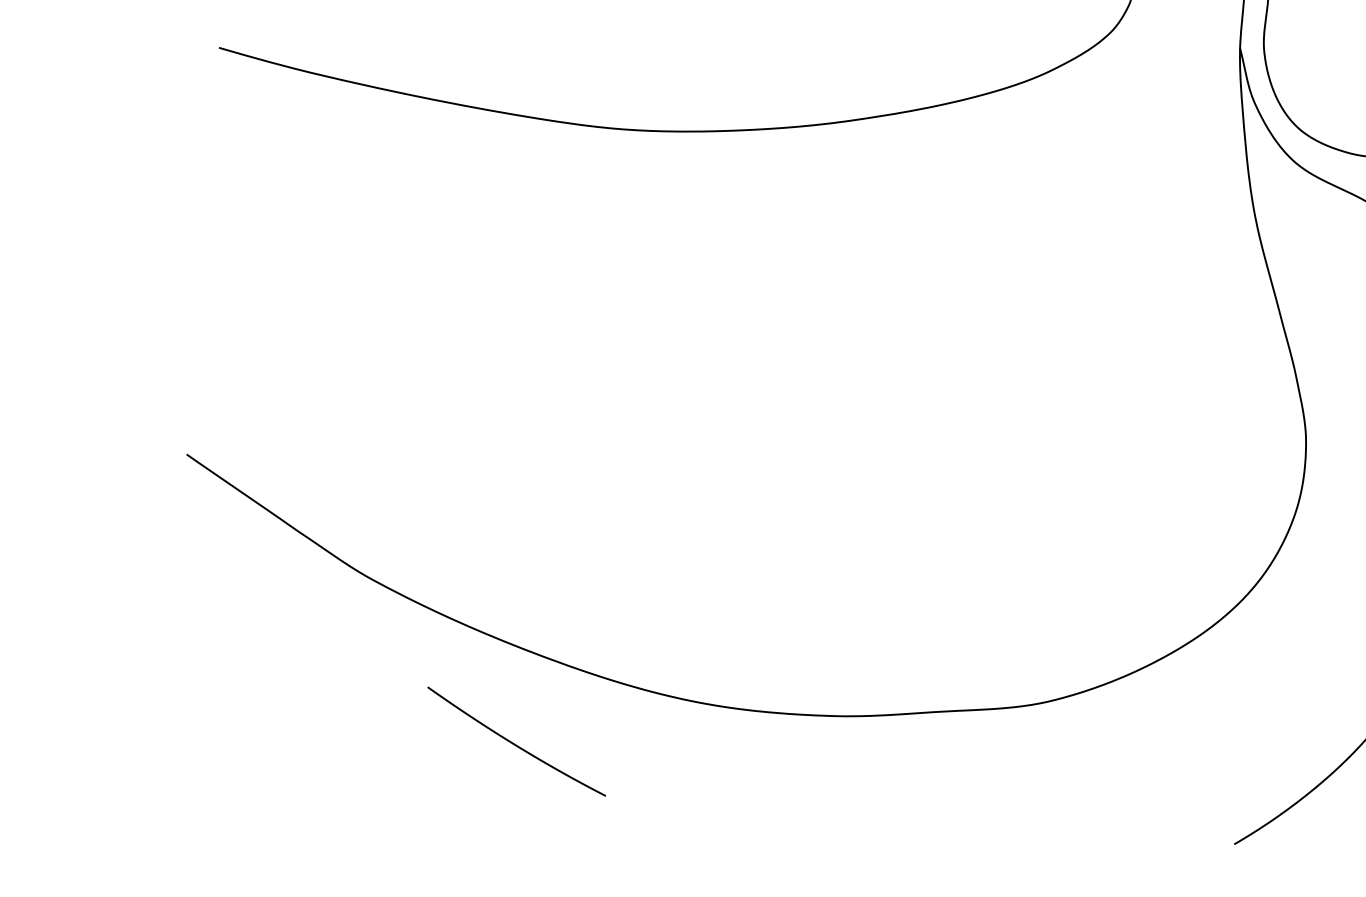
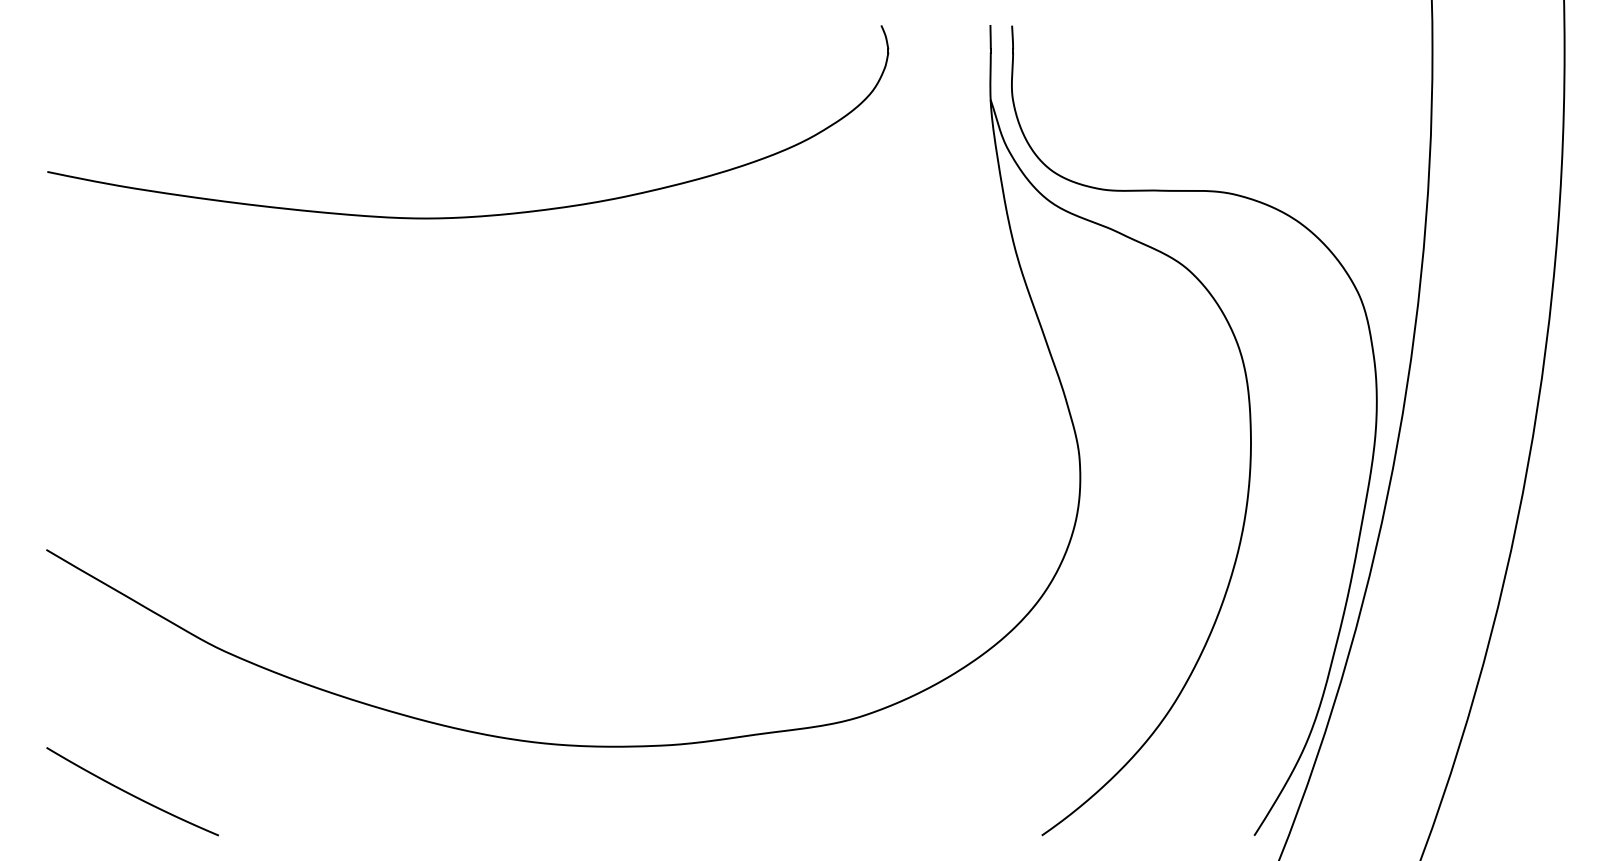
curve: (515, 743) -> (131, 793), moved

